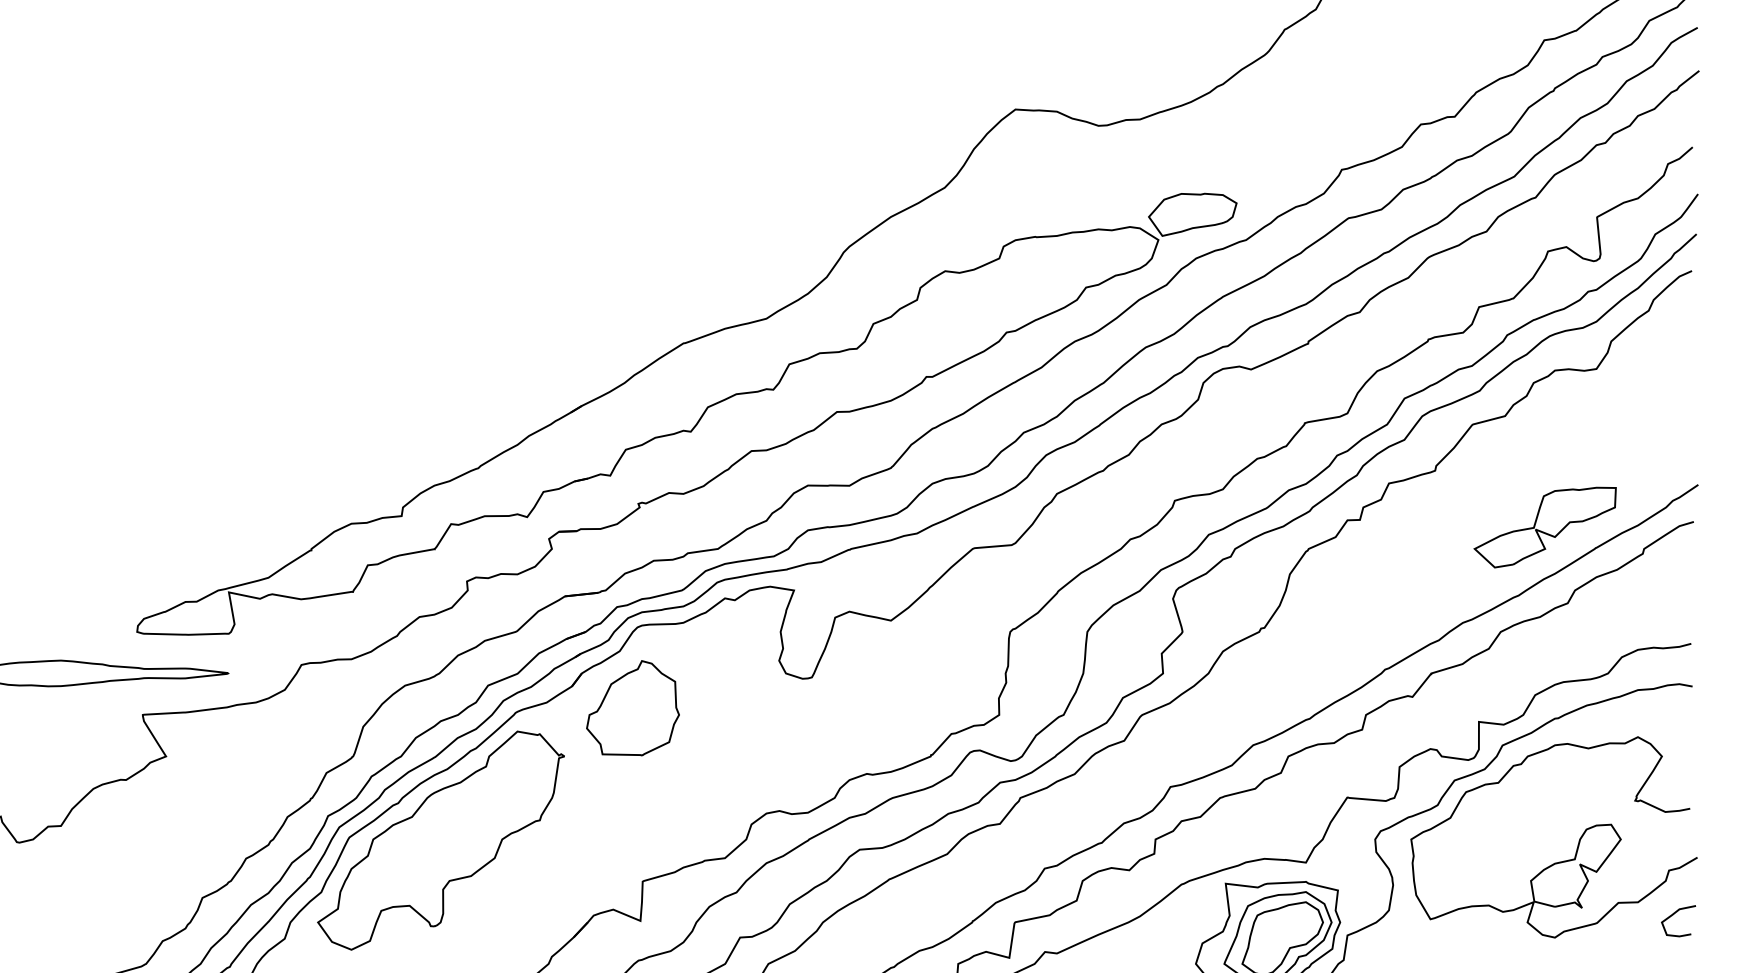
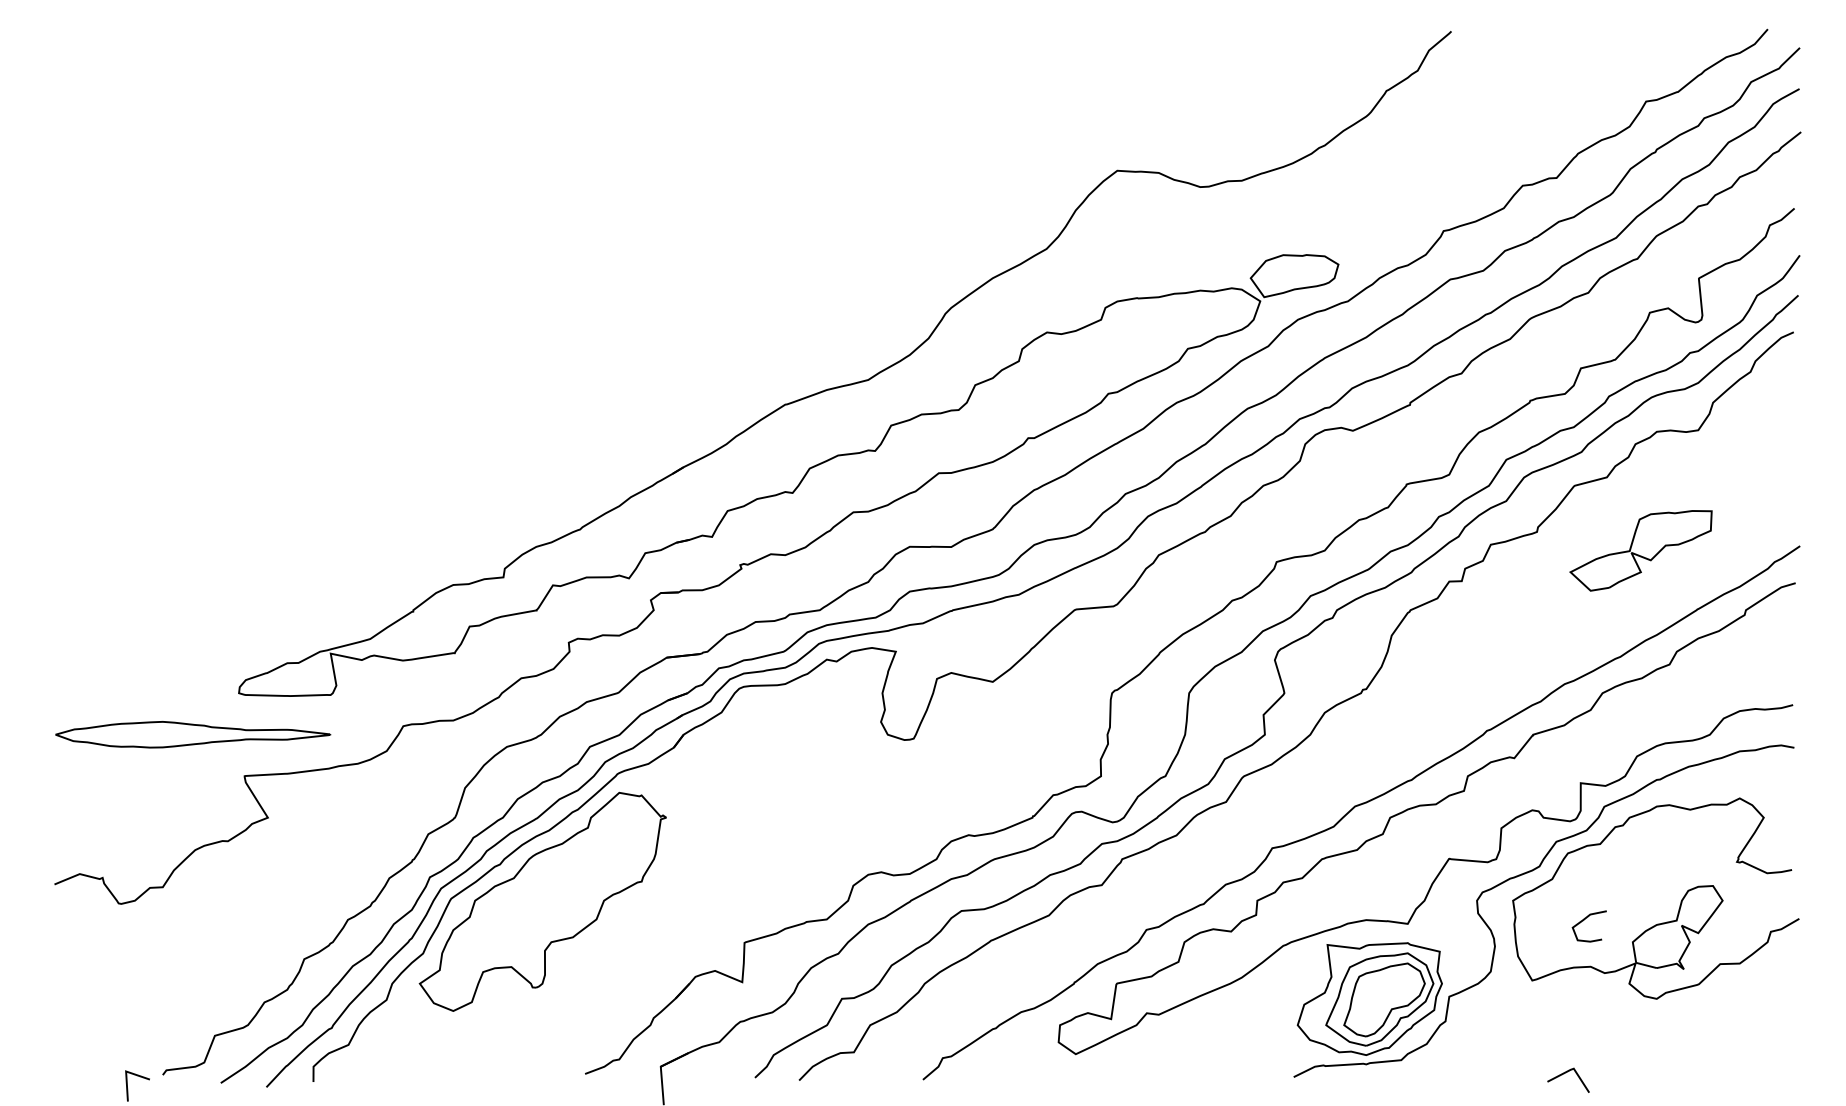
part: (1544, 527) -> (1640, 550), moved
part: (632, 708) -> (734, 769), removed
curve: (1672, 916) -> (1583, 921), moved

